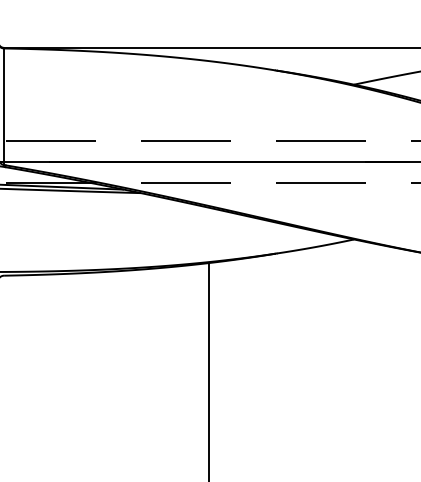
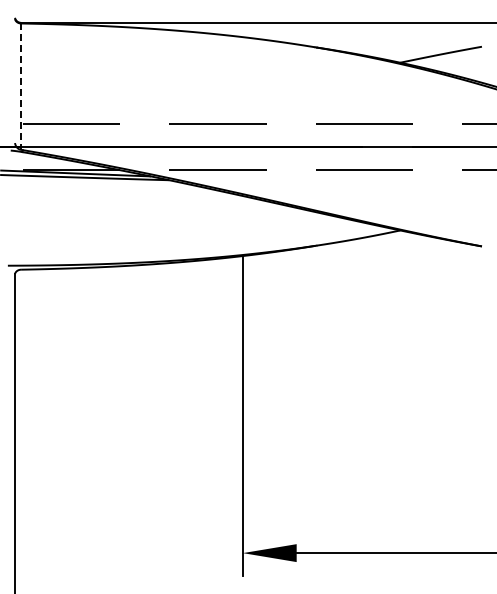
line: (4, 107) -> (21, 87), solid -> dashed

